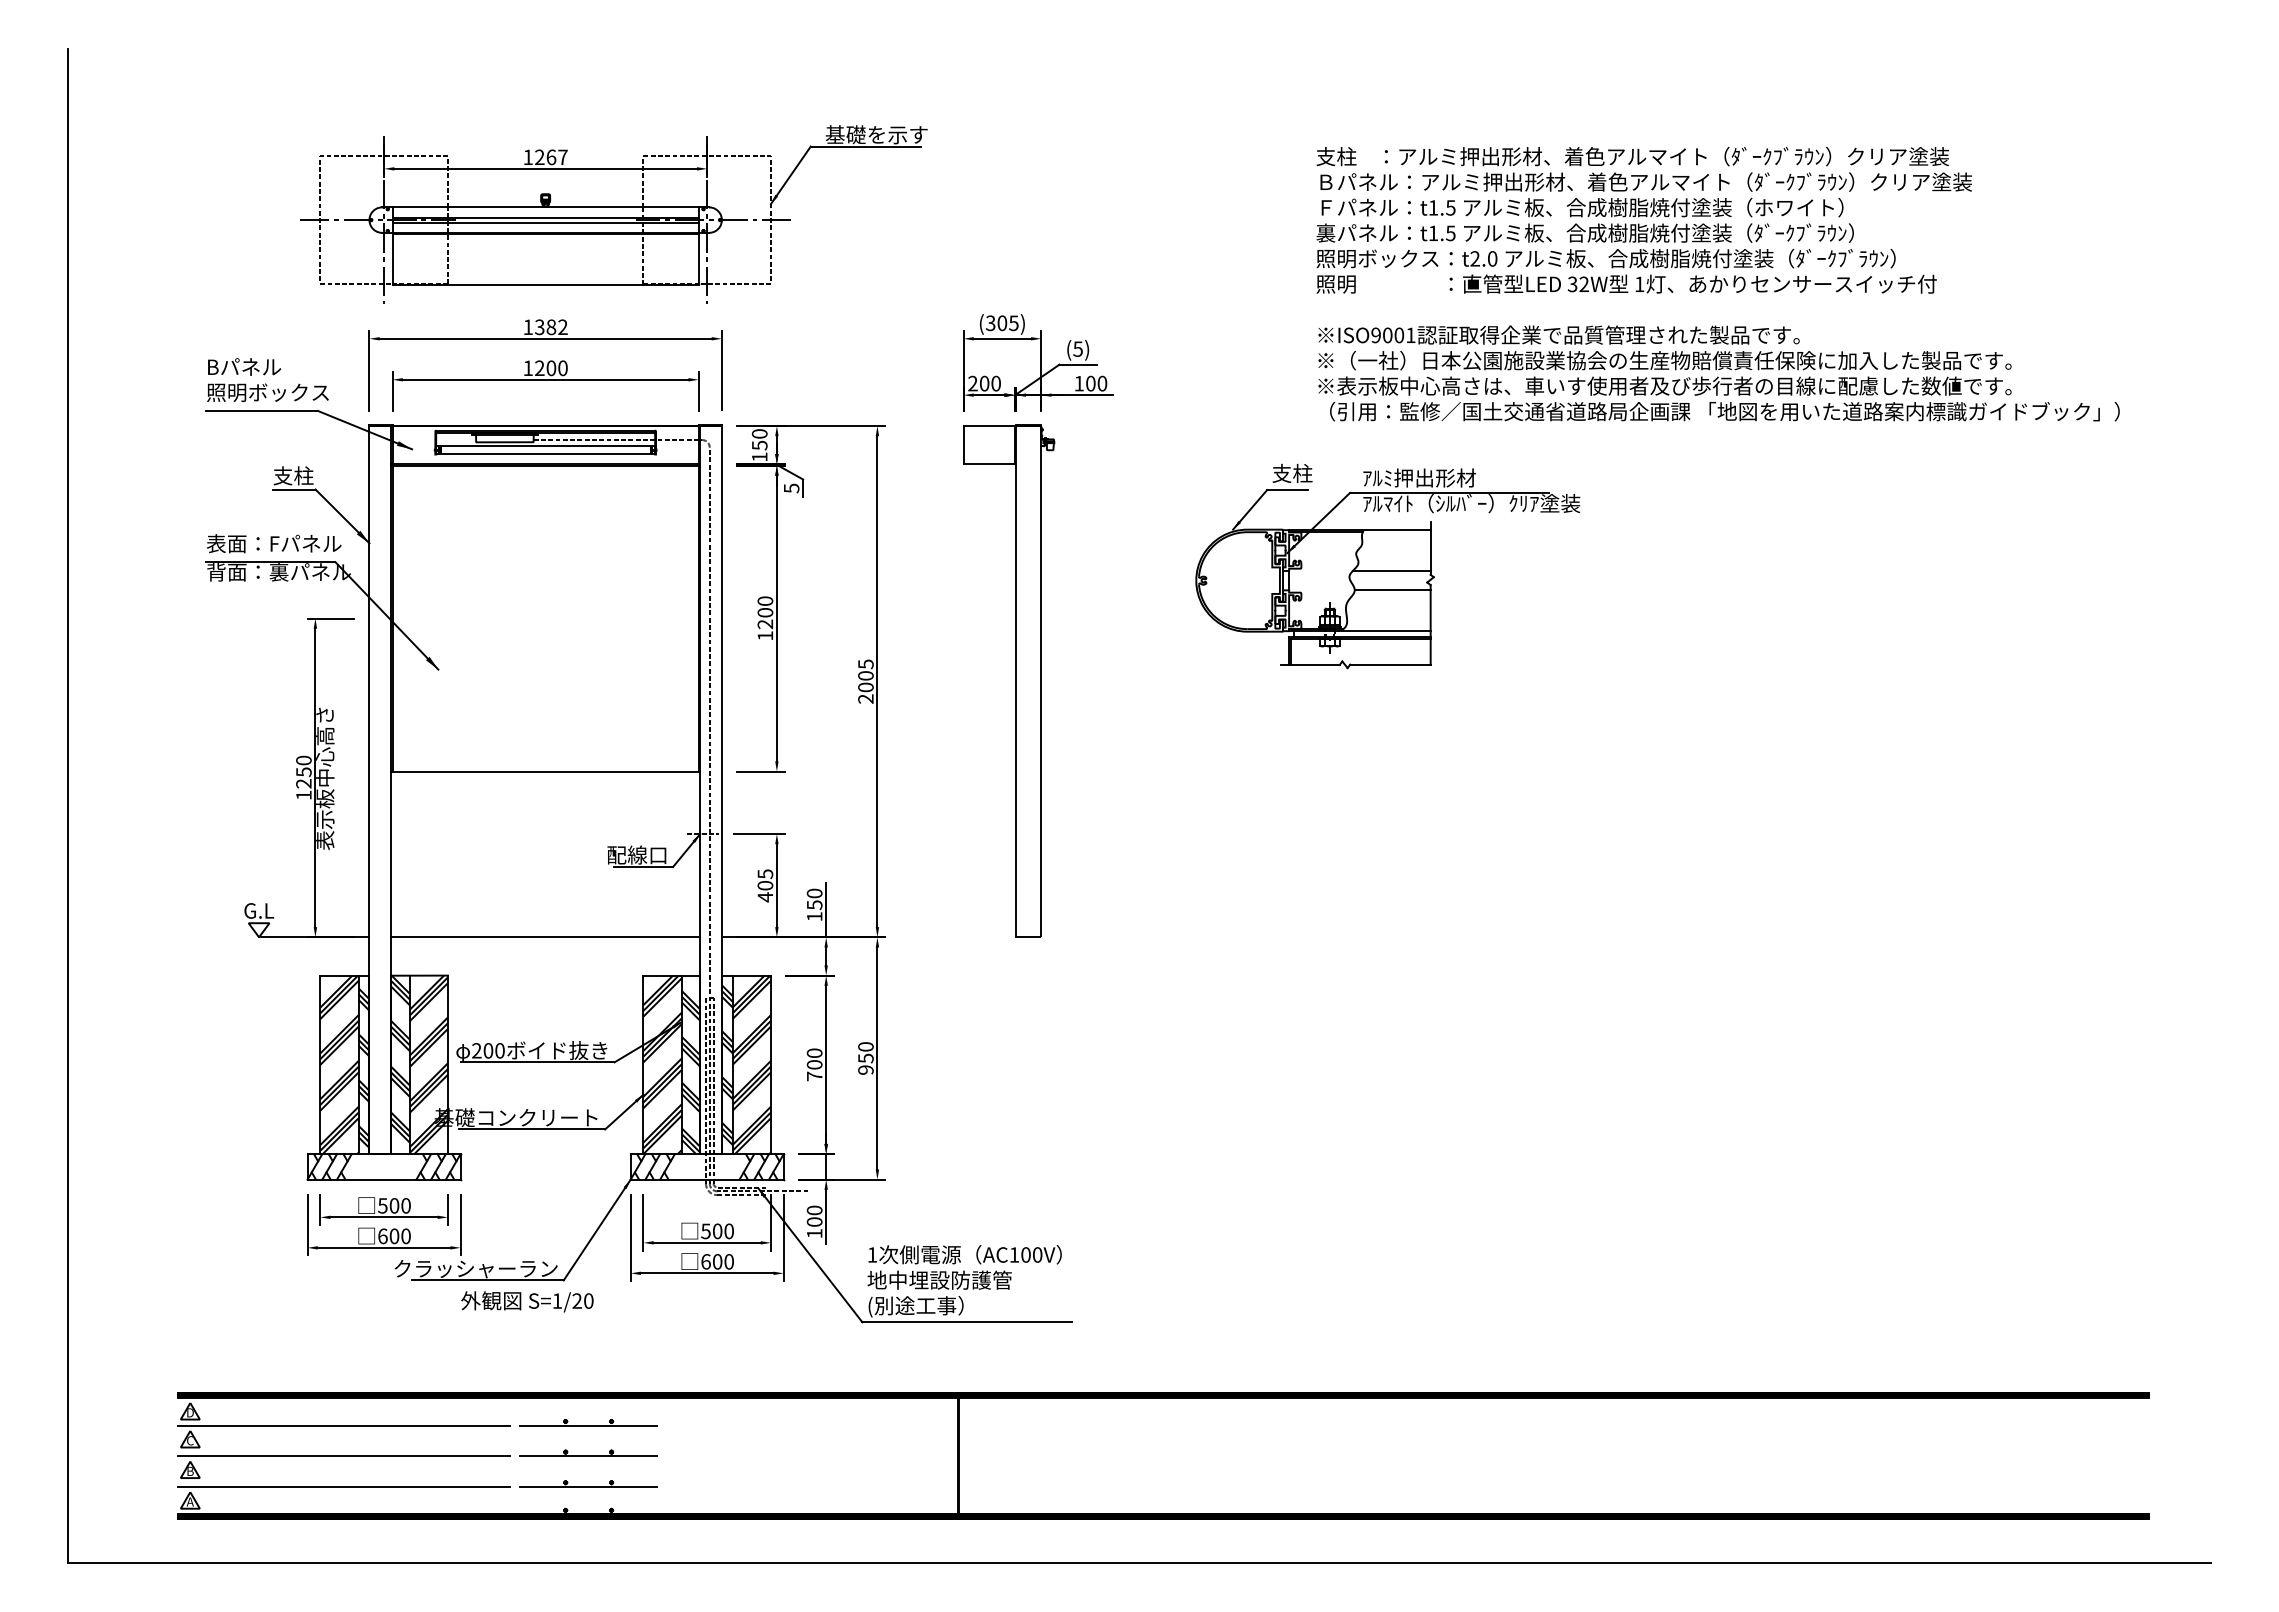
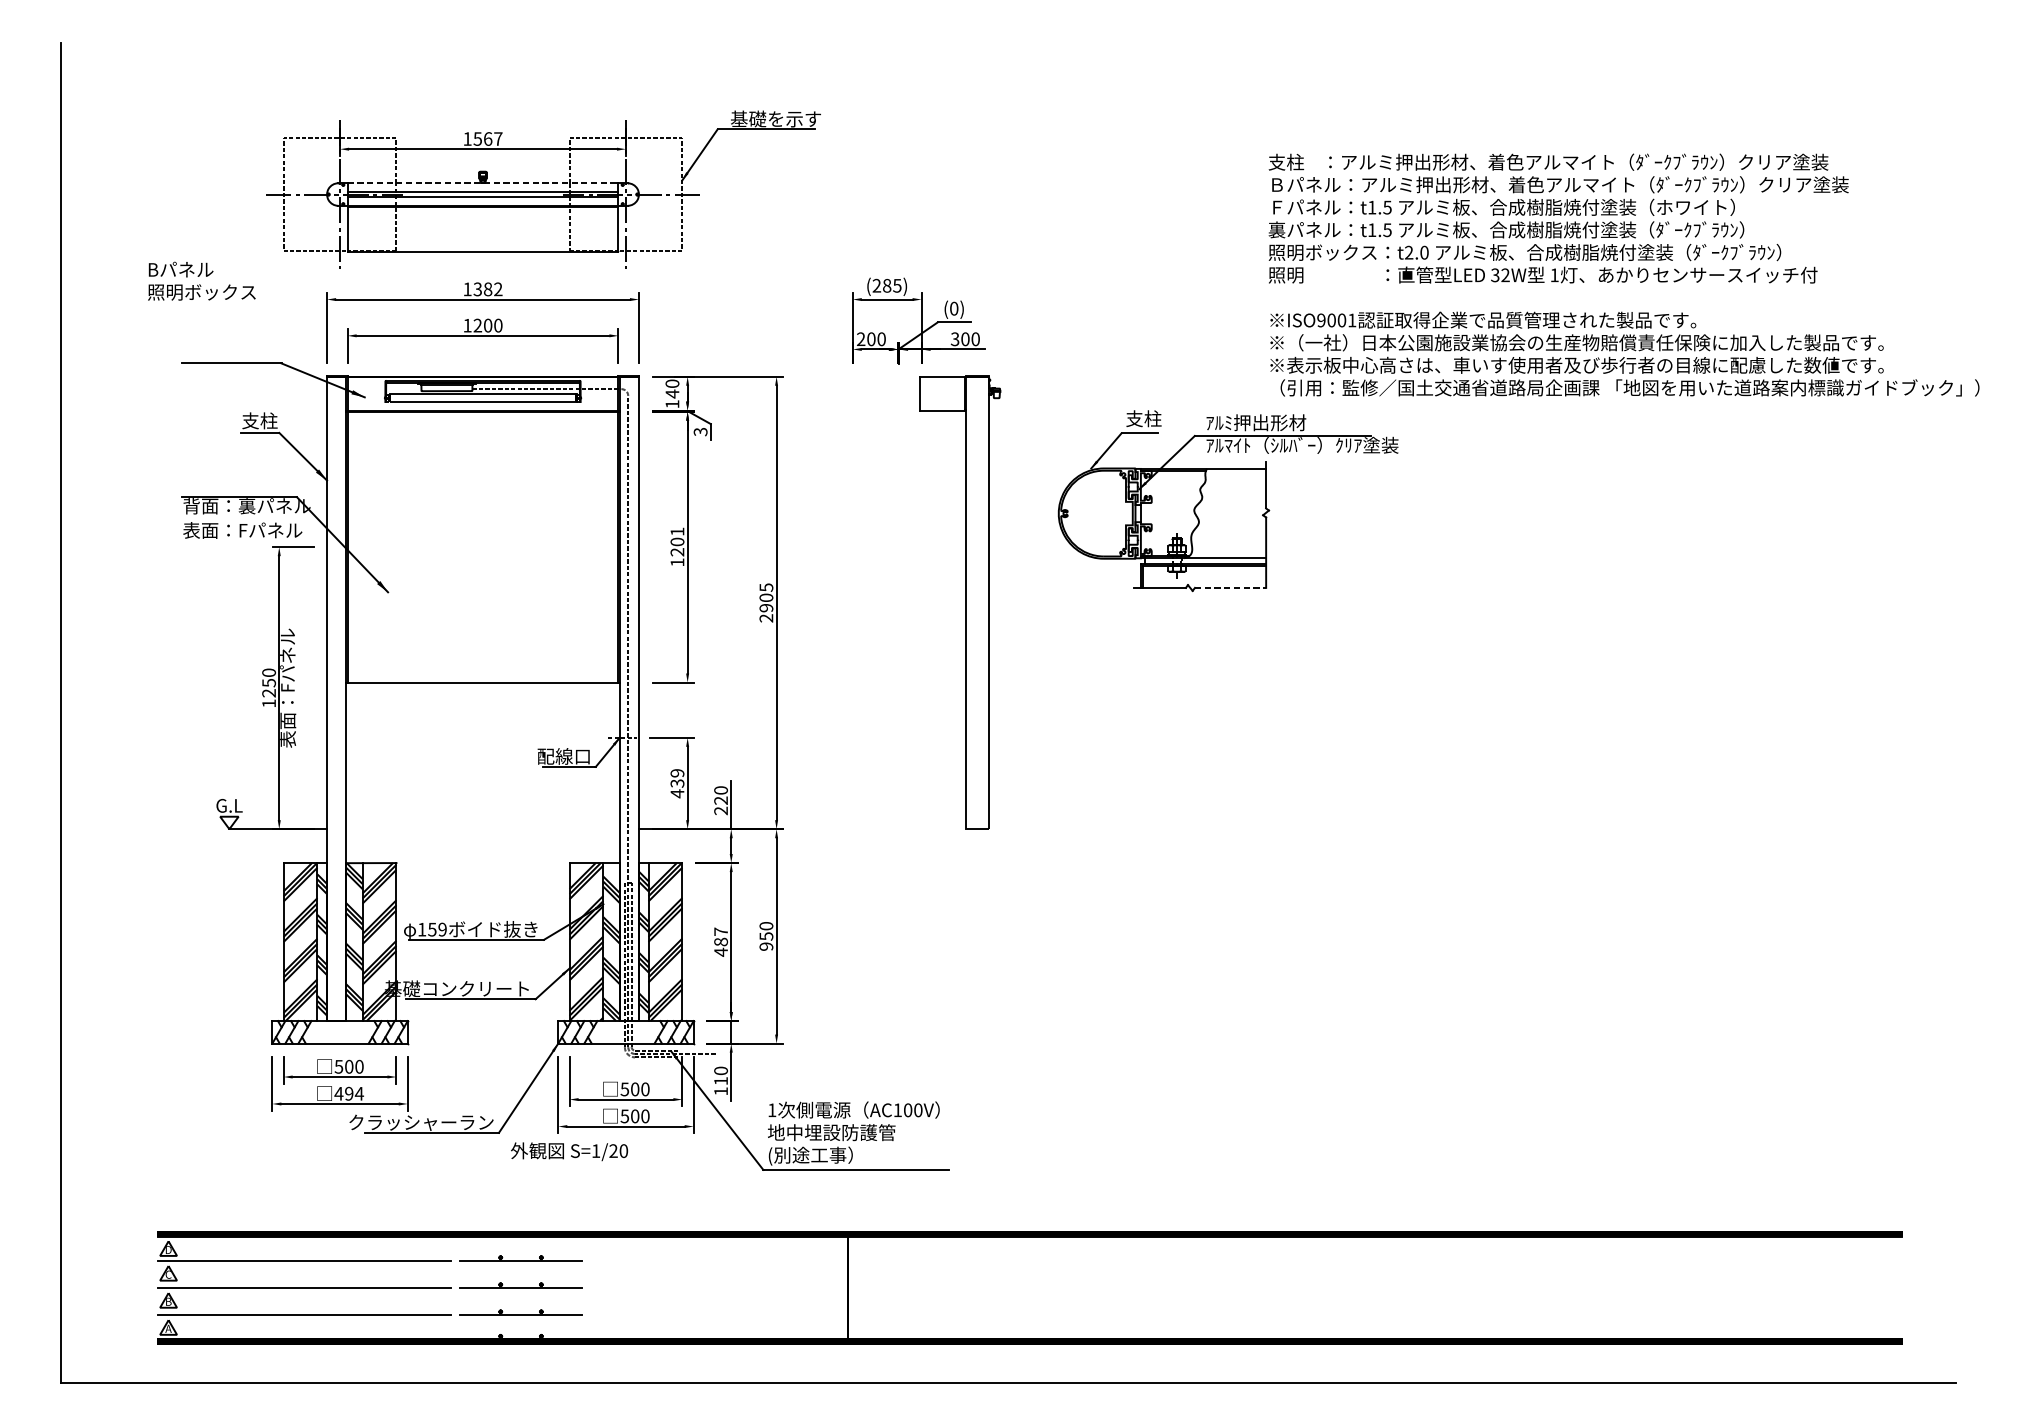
text: (539, 157) -> (477, 139), 1267 -> 1567
line: (546, 207) -> (483, 183), solid -> dashed
text: (1717, 283) -> (1623, 274), moved
text: (996, 323) -> (881, 286), (305) -> (285)
text: (1077, 348) -> (953, 308), (5) -> (0)
text: (267, 379) -> (201, 280), moved
text: (1078, 383) -> (954, 339), 100 -> 300
text: (759, 445) -> (672, 393), 150 -> 140
text: (790, 487) -> (699, 431), 5 -> 3
text: (273, 543) -> (242, 530), moved
line: (1391, 570) -> (1231, 504), removed
line: (1392, 590) -> (1232, 522), removed
text: (765, 600) -> (677, 531), 1200 -> 1201
line: (1390, 664) -> (1230, 587), solid -> dashed
part: (1009, 680) -> (960, 601), moved
text: (865, 687) -> (766, 608), 2005 -> 2905
text: (325, 778) -> (288, 688), 表示板中心高さ -> 表面：Fパネル
text: (765, 879) -> (677, 778), 405 -> 439
text: (814, 910) -> (720, 805), 150 -> 220
line: (545, 937) -> (482, 829), removed
text: (488, 1050) -> (432, 929), 200 -> 159
text: (814, 1064) -> (720, 941), 700 -> 487
text: (814, 1221) -> (720, 1080), 100 -> 110
text: (394, 1236) -> (349, 1093), 600 -> 494
text: (705, 1261) -> (624, 1116), 600 -> 500
text: (527, 1301) -> (569, 1151), moved

